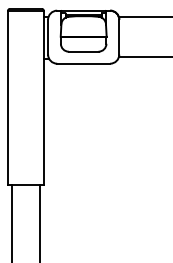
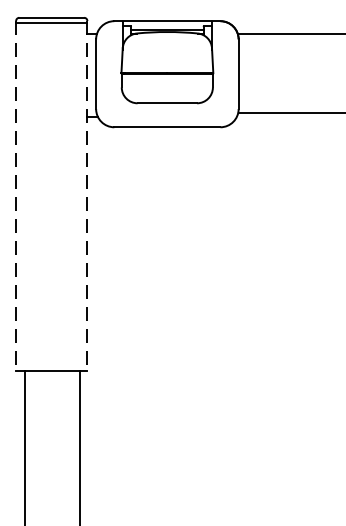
line: (8, 98) -> (16, 196), solid -> dashed
line: (43, 98) -> (86, 196), solid -> dashed

